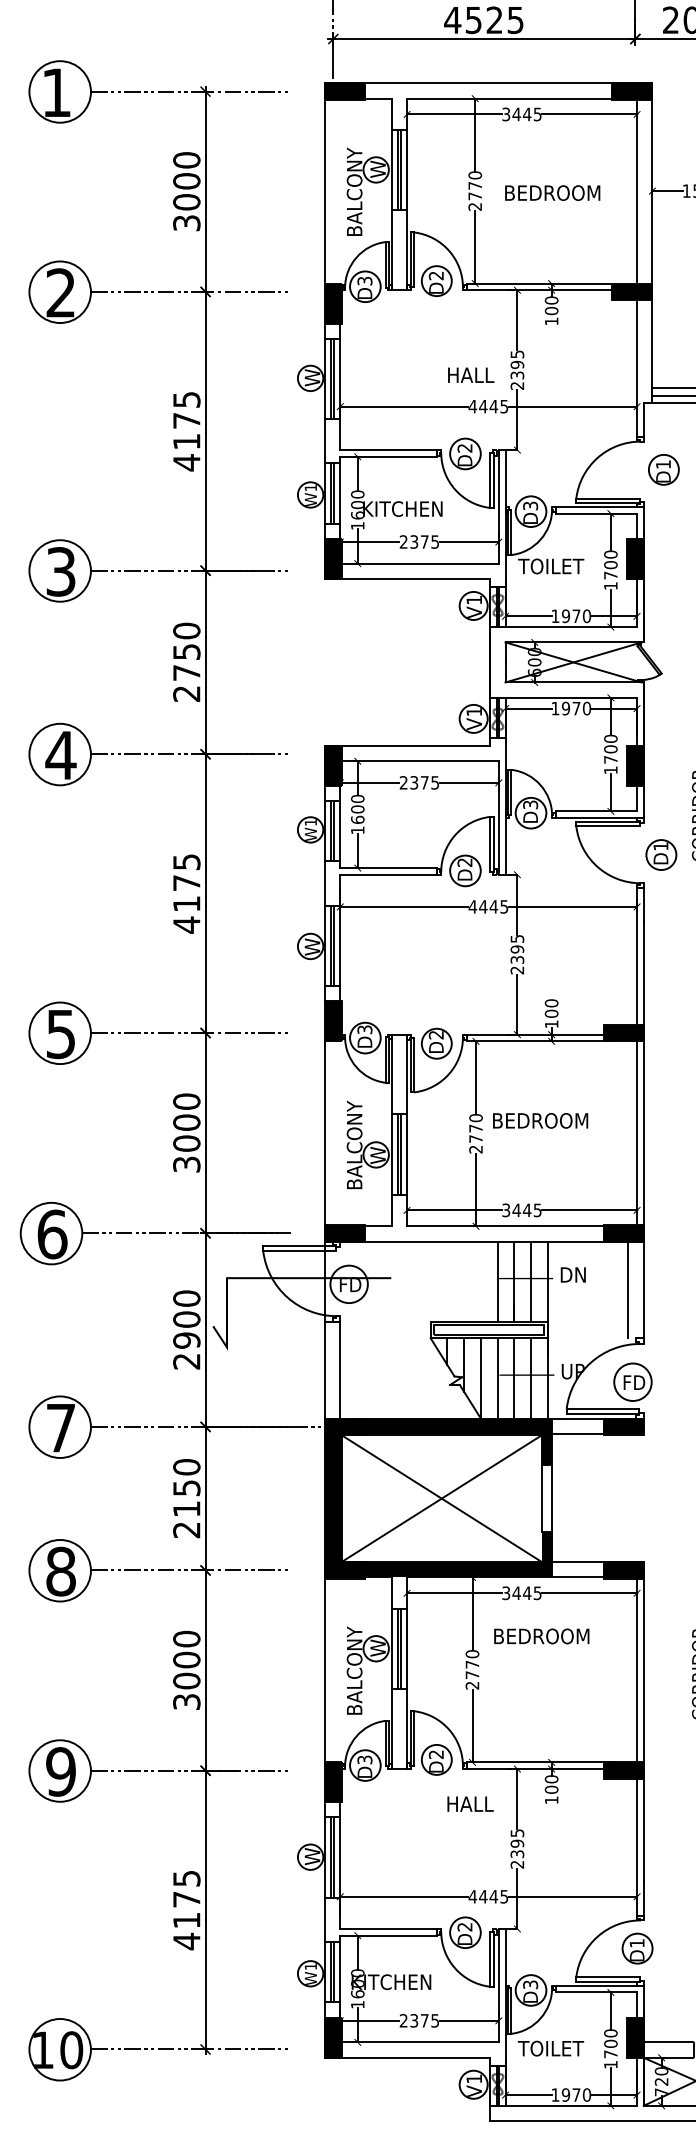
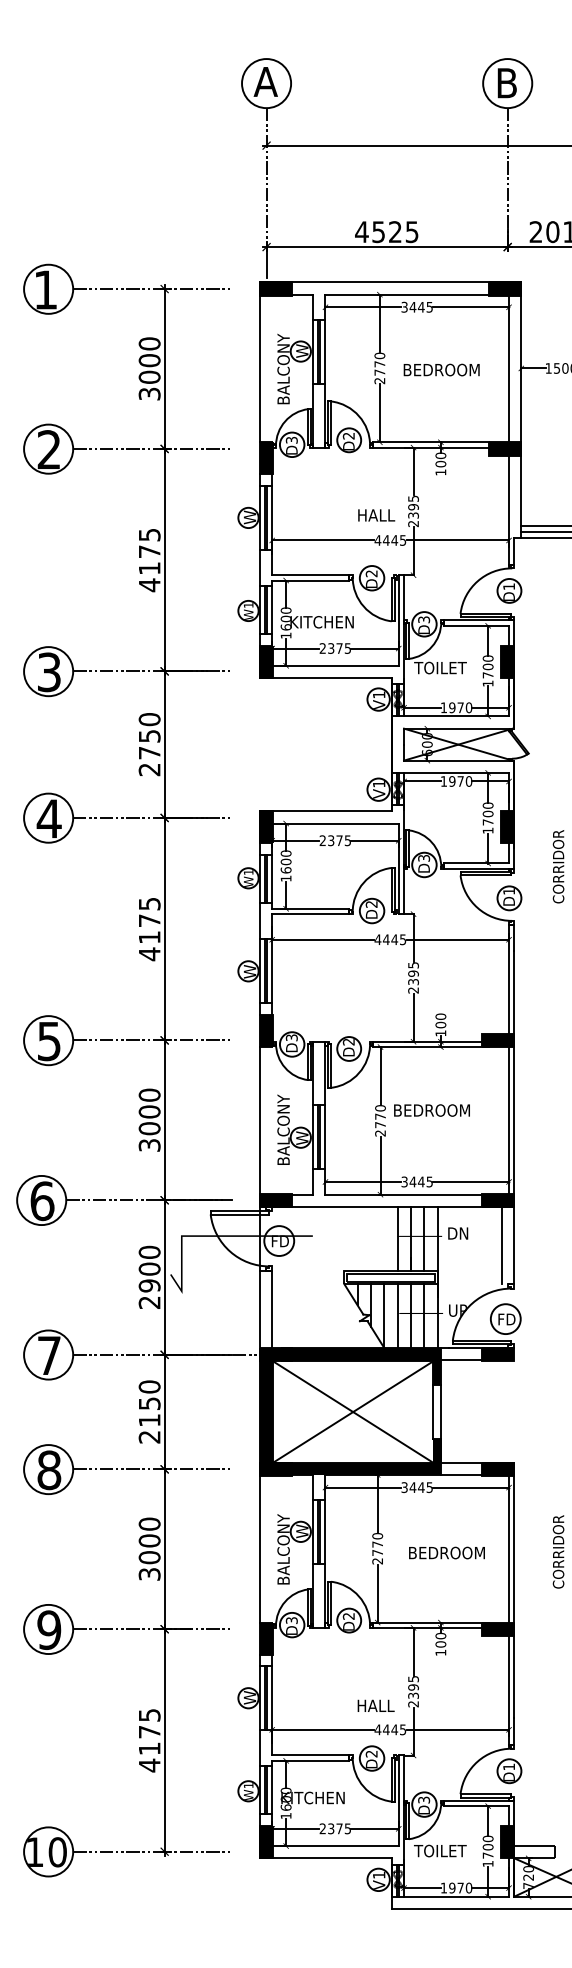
part: (663, 469) -> (509, 590), moved
part: (661, 855) -> (509, 898), moved
text: (541, 1635) -> (446, 1552), moved
text: (469, 1803) -> (375, 1705), moved

